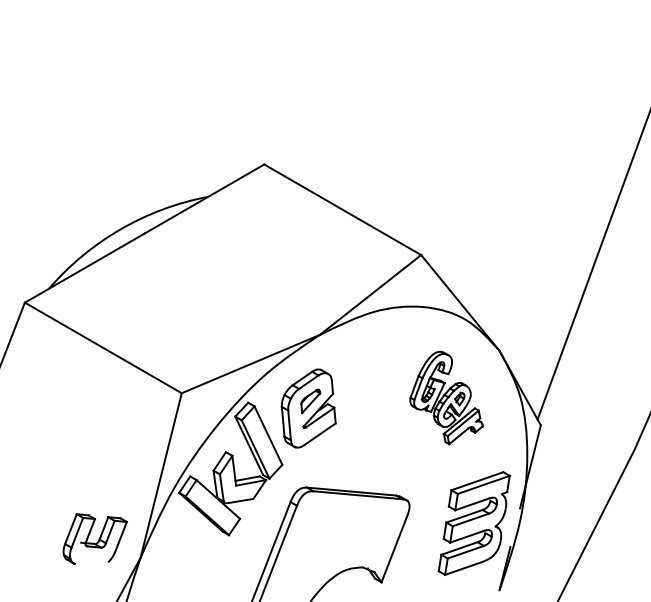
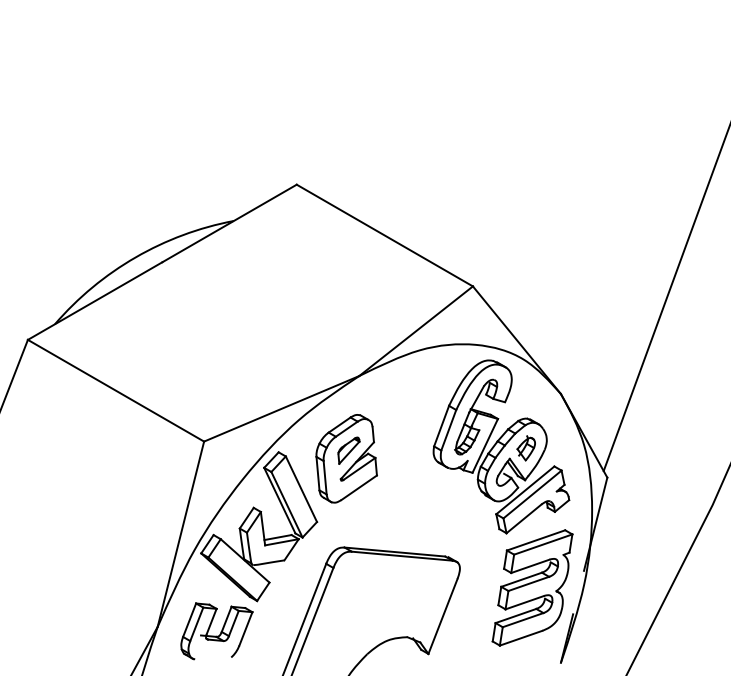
part: (446, 397) -> (501, 446), size x1.67
part: (94, 539) -> (216, 631), moved

